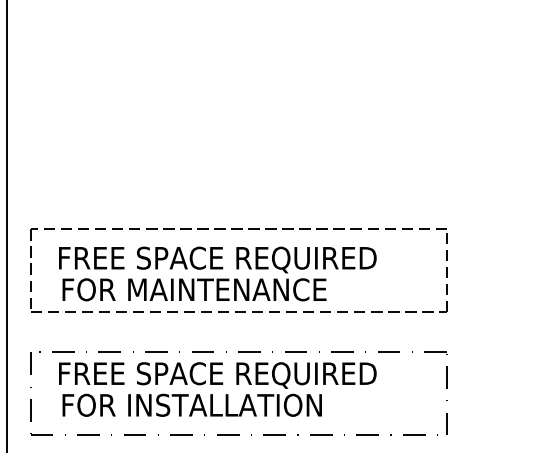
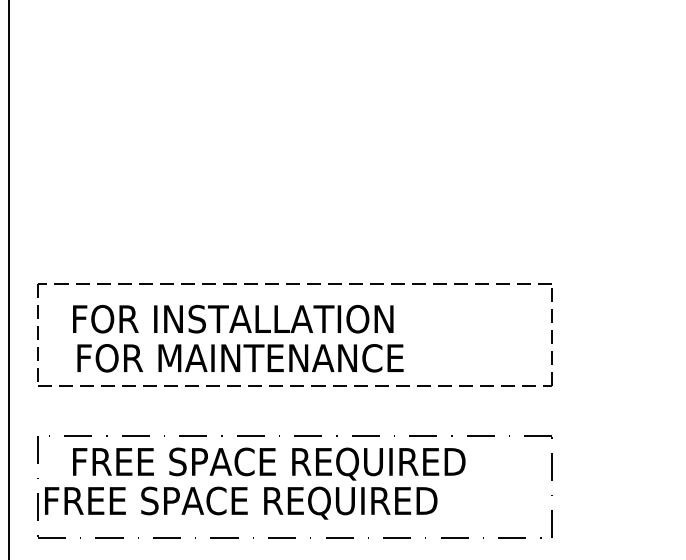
text: (225, 259) -> (278, 320), FREE SPACE REQUIRED -> FOR INSTALLATION
text: (195, 406) -> (241, 502), FOR INSTALLATION -> FREE SPACE REQUIRED

